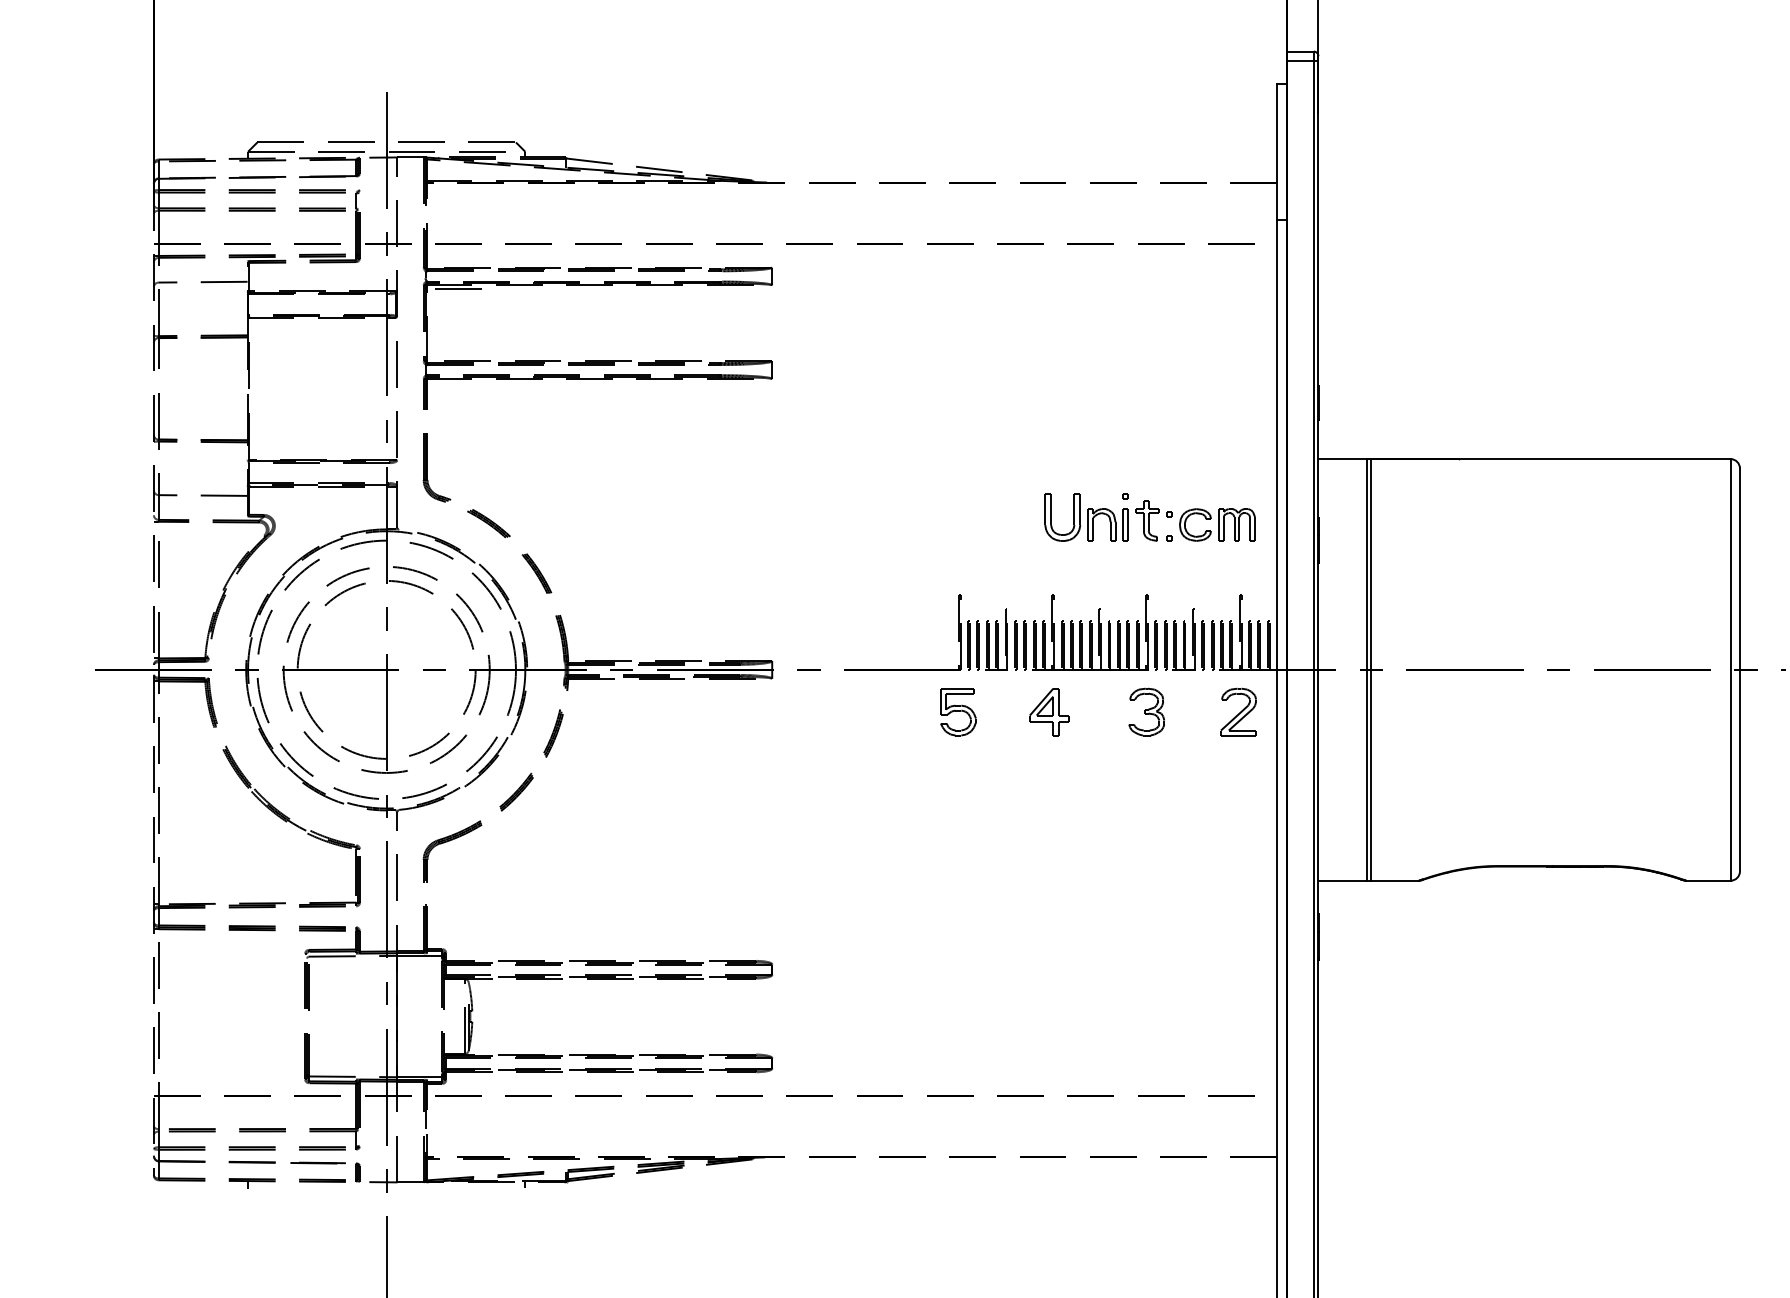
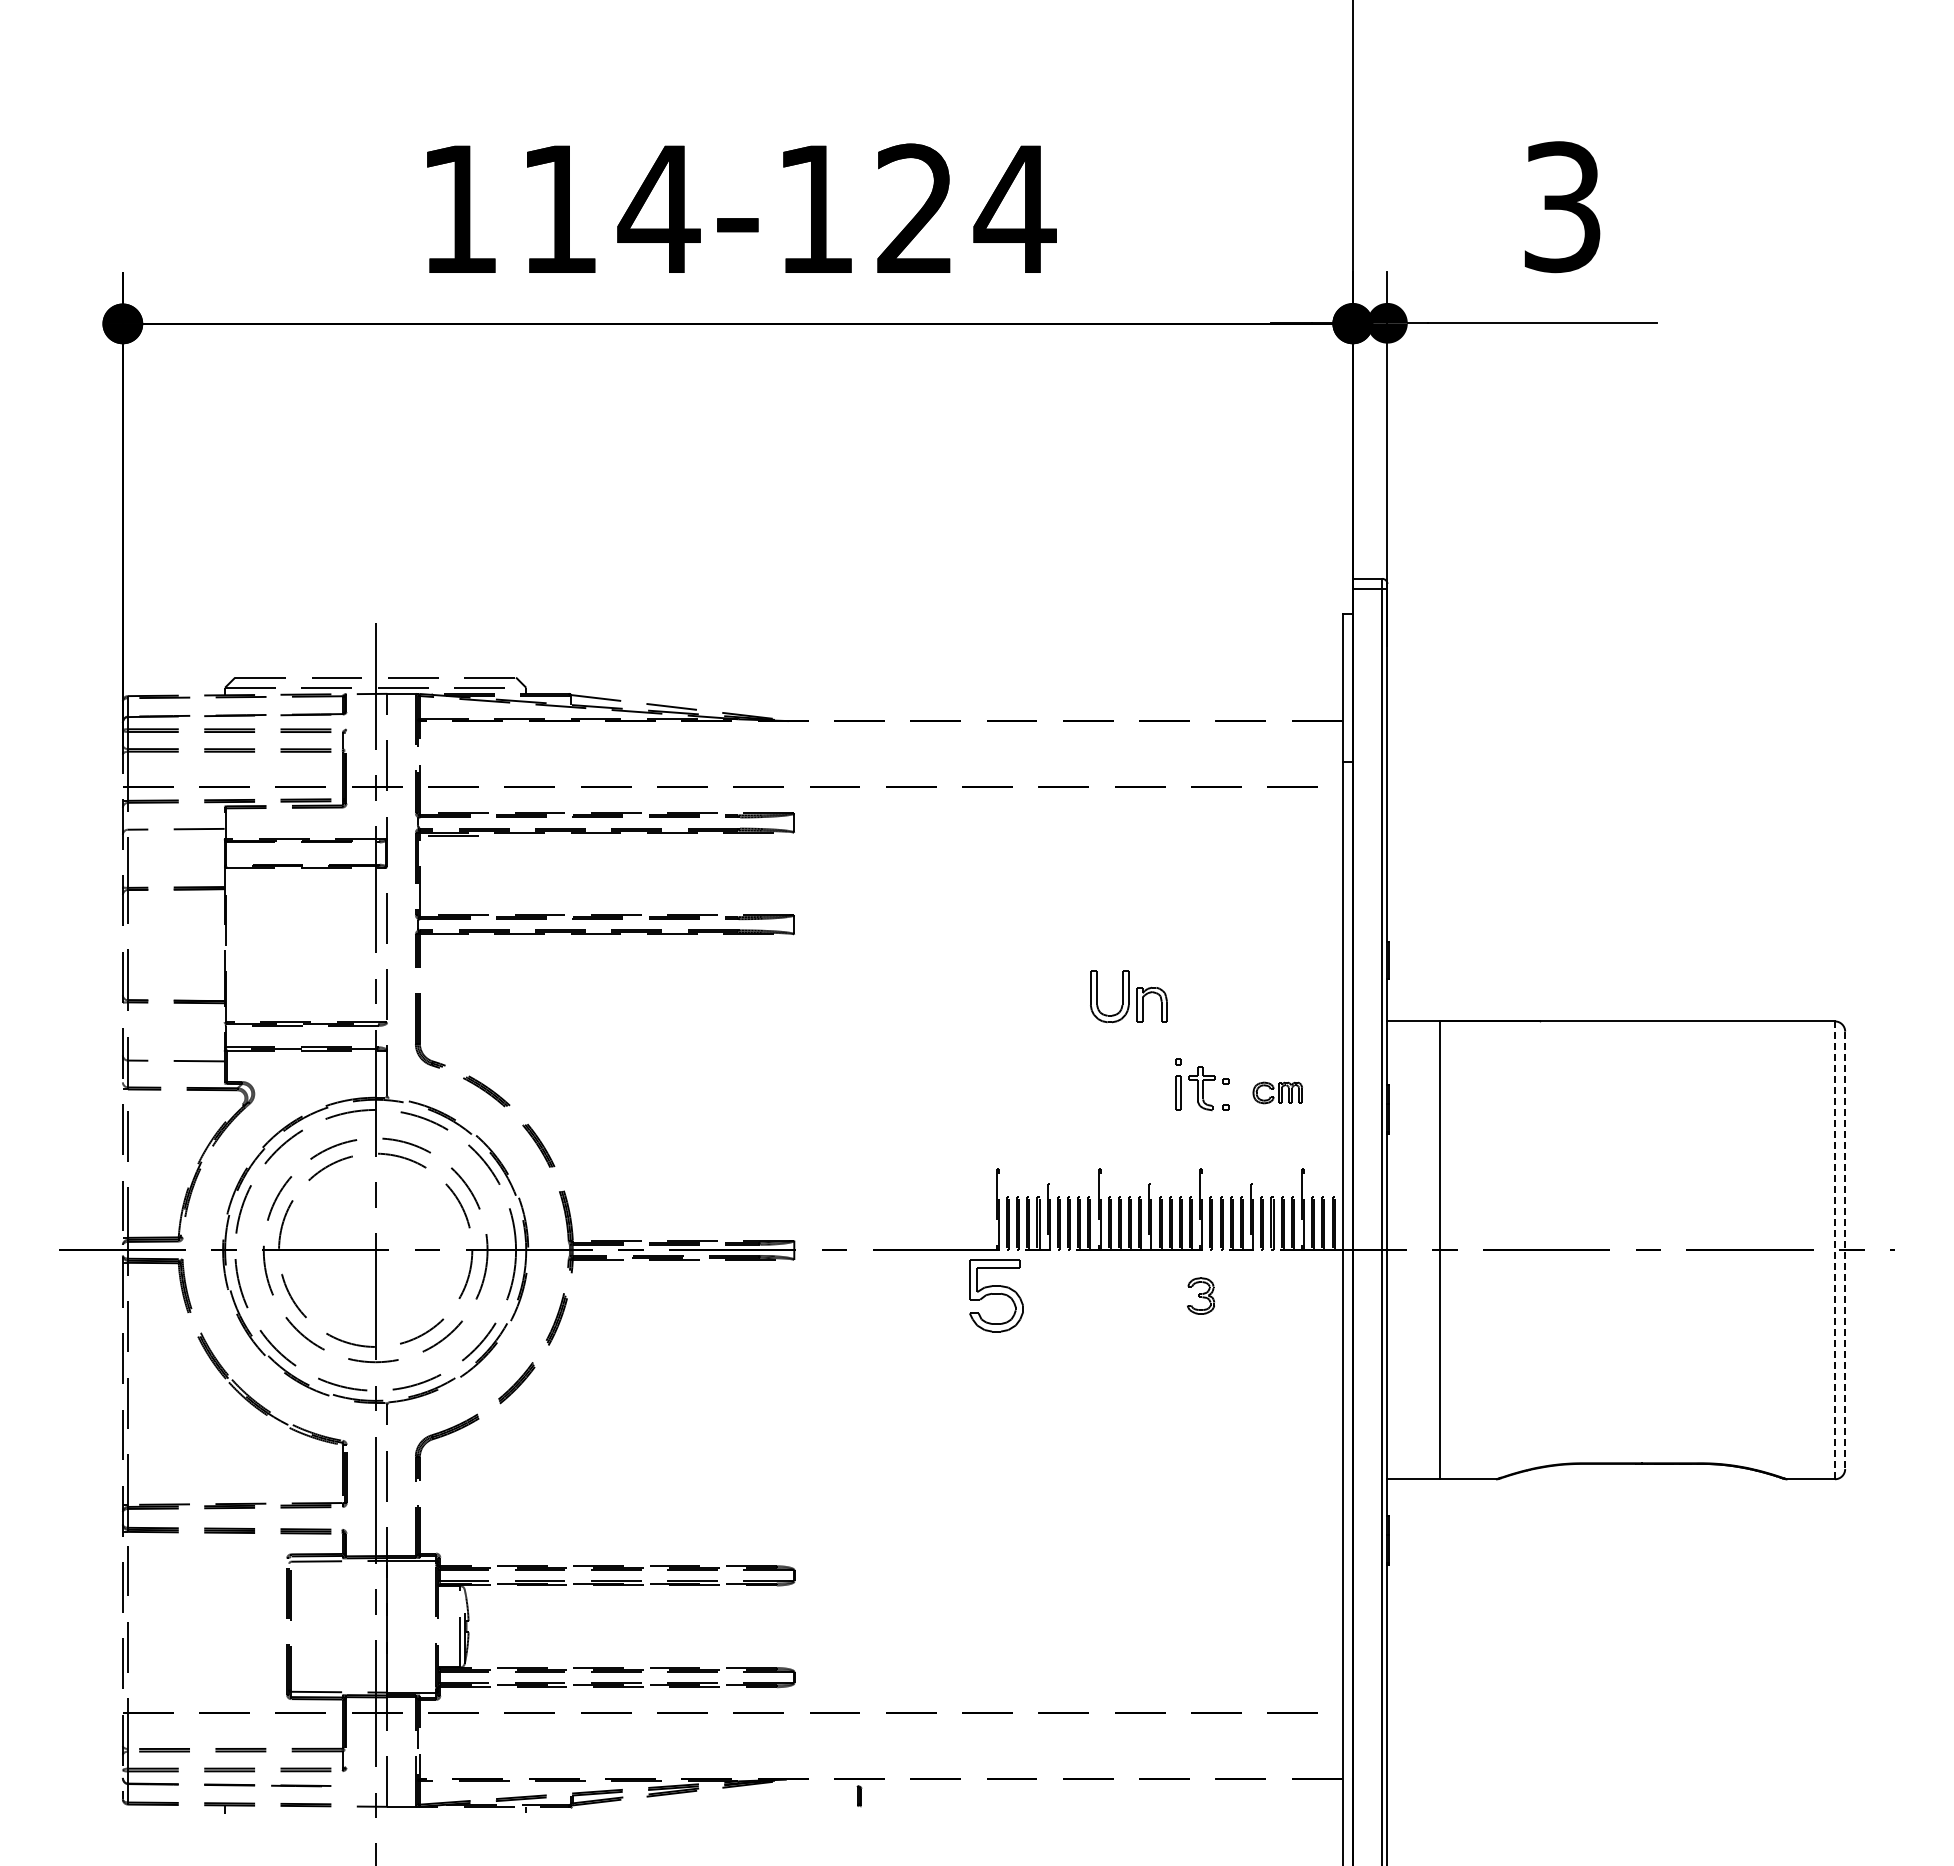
part: (1079, 517) -> (1128, 996), moved
part: (1217, 524) -> (1277, 1092), size x0.6
line: (1370, 670) -> (1444, 1250), removed
line: (1731, 670) -> (1835, 1250), solid -> dashed
line: (1740, 670) -> (1845, 1250), solid -> dashed
part: (1146, 711) -> (1200, 1295), size x0.7
part: (1238, 711) -> (1300, 1295), removed
part: (958, 712) -> (996, 1296), size x1.4
part: (1049, 712) -> (1095, 1296), removed
part: (357, 1172) -> (859, 1796), moved

